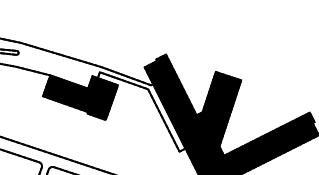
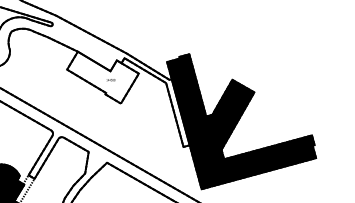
hatch: (81, 96) -> (102, 77), removed

